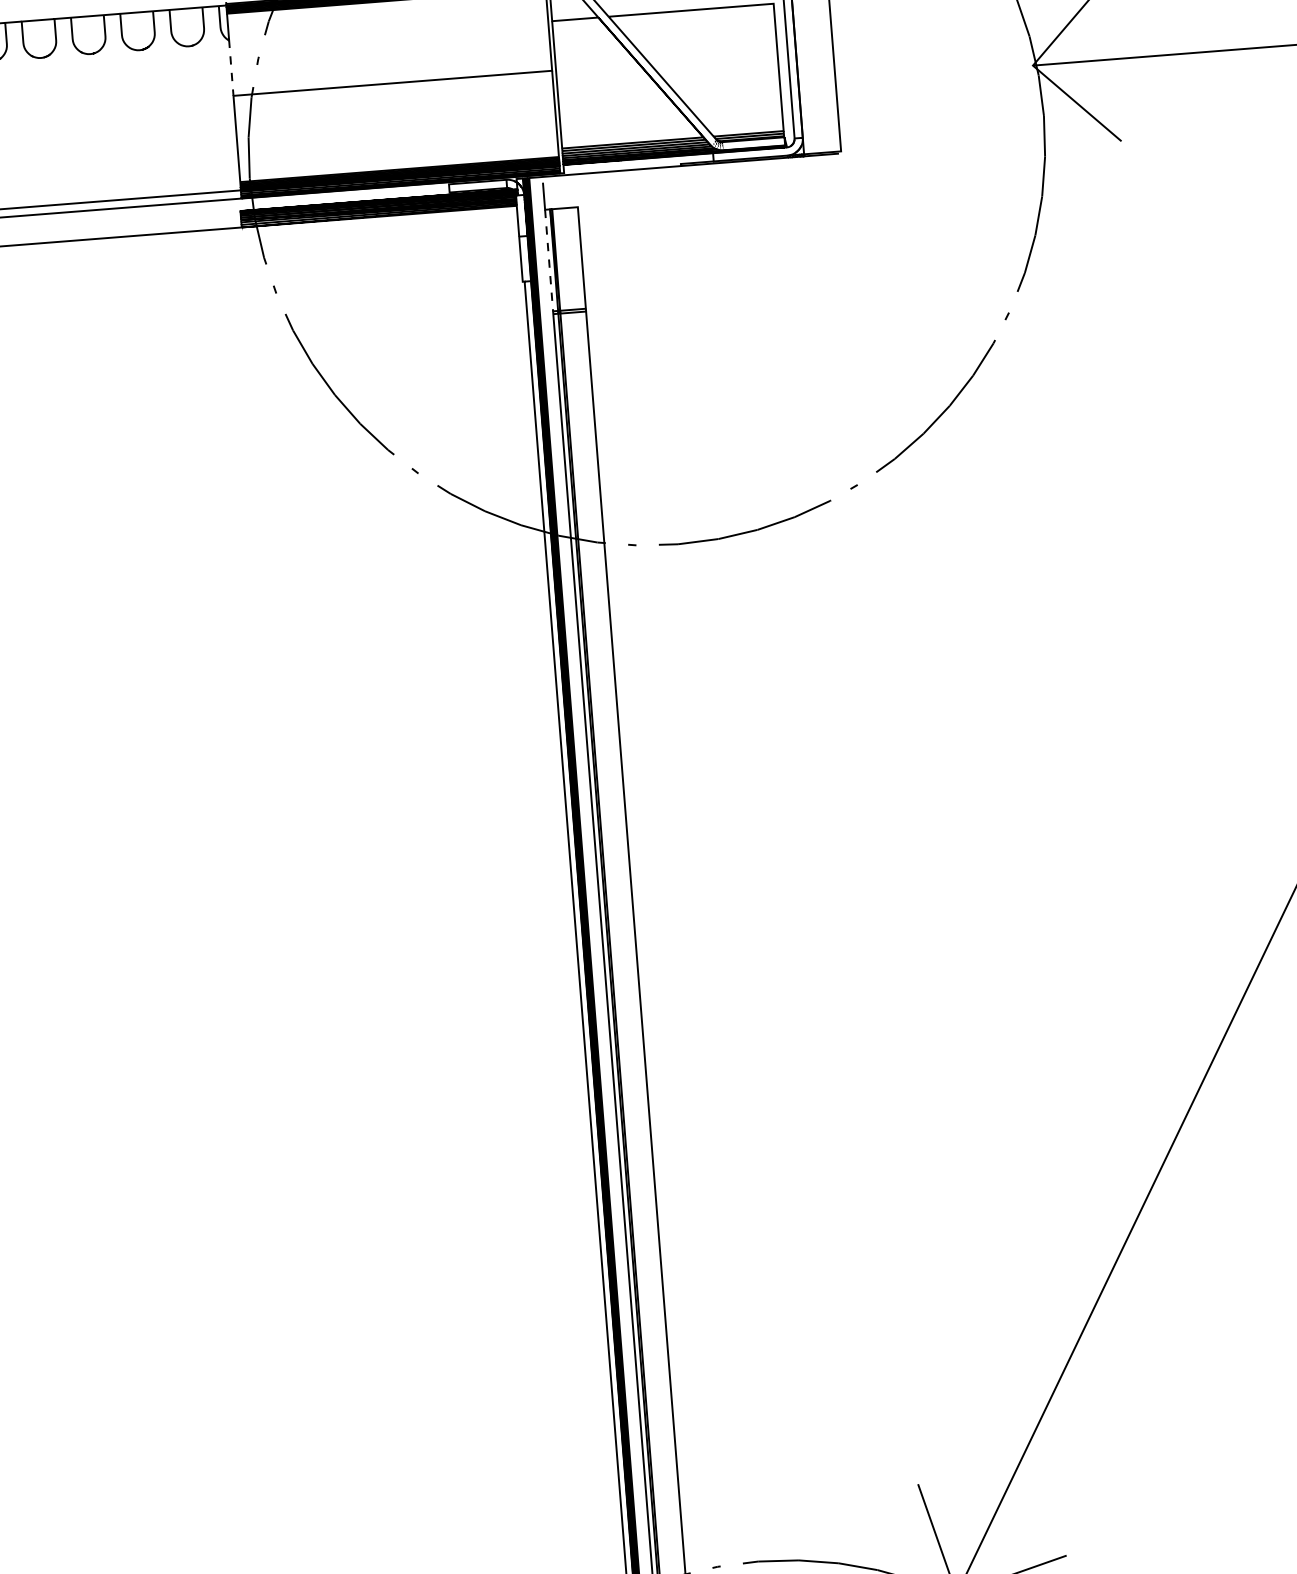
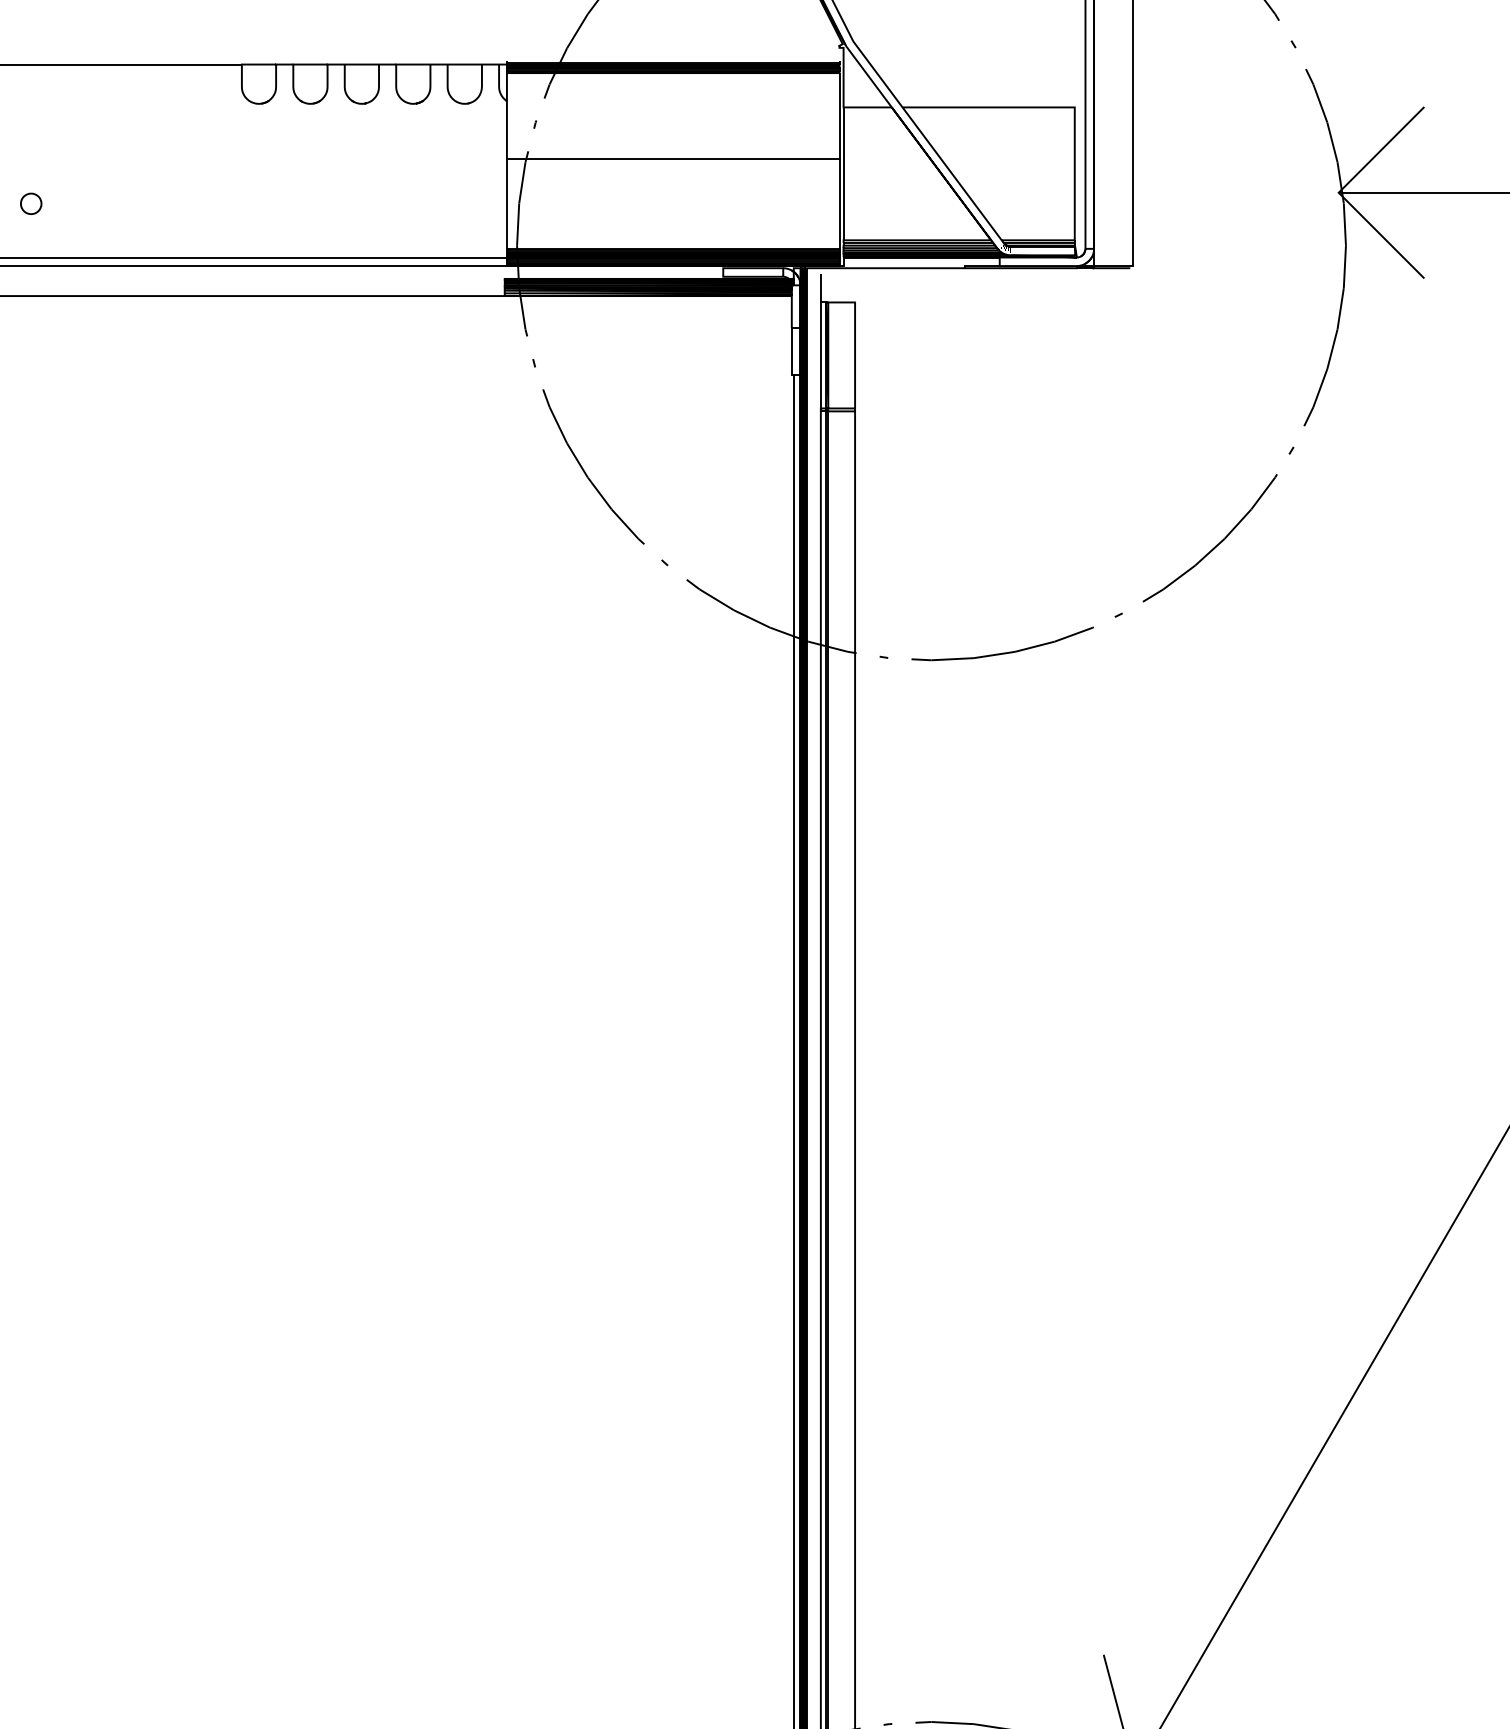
line: (230, 67) -> (506, 129), dashed -> solid
line: (548, 260) -> (820, 355), dashed -> solid

